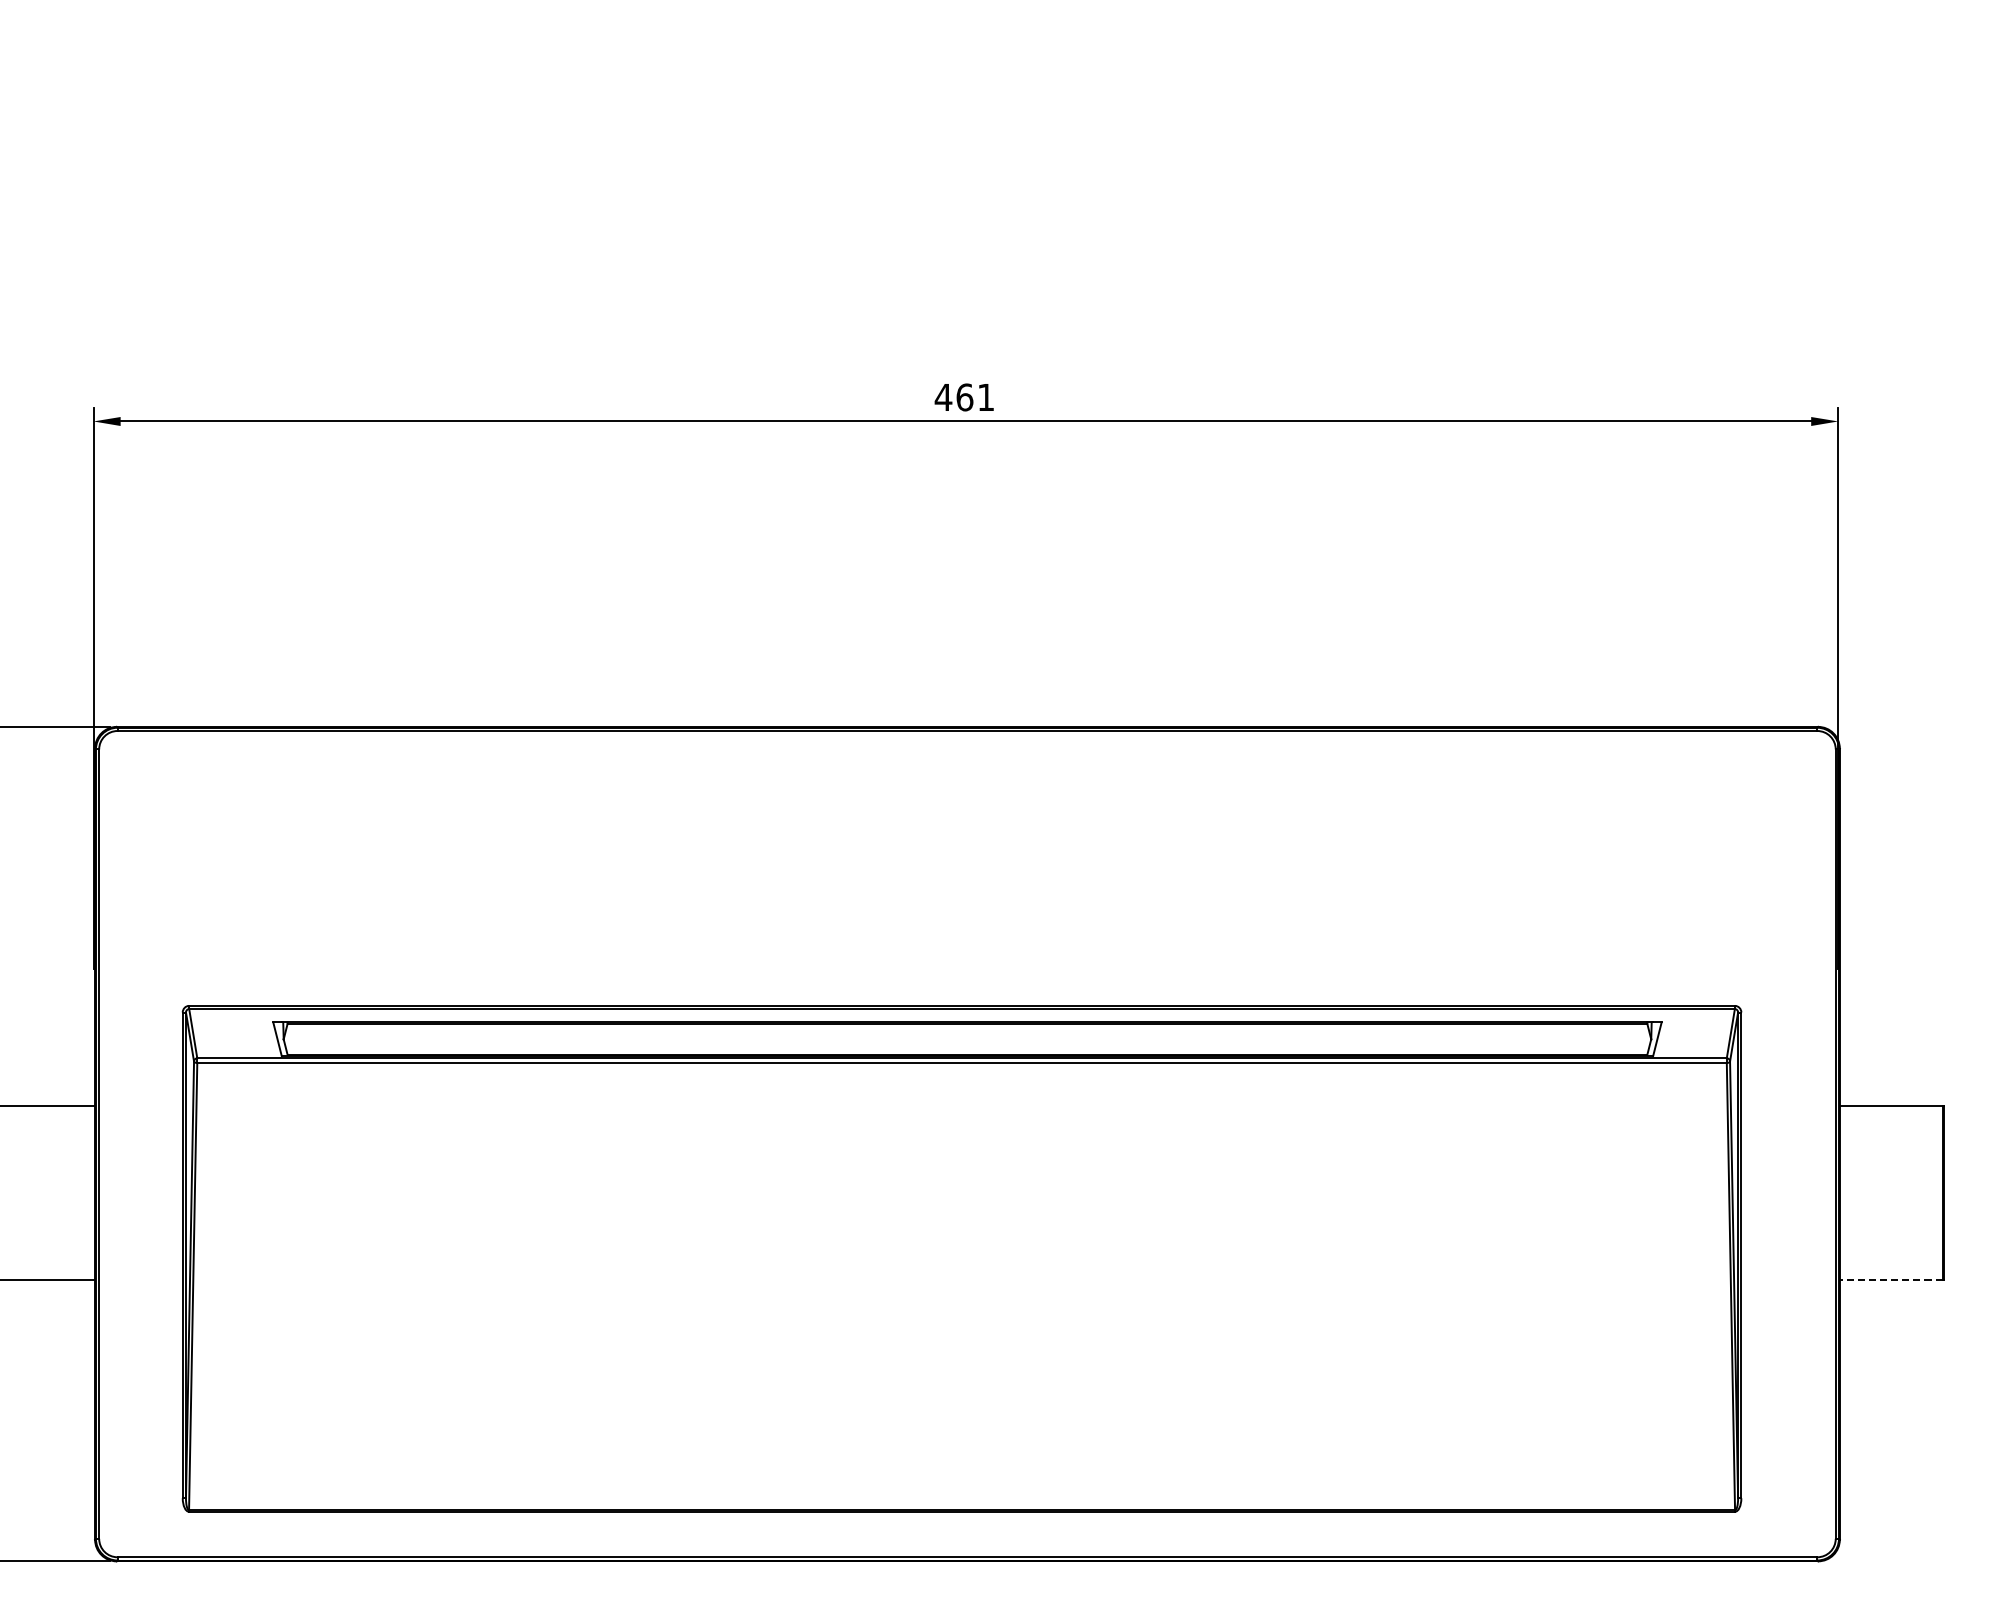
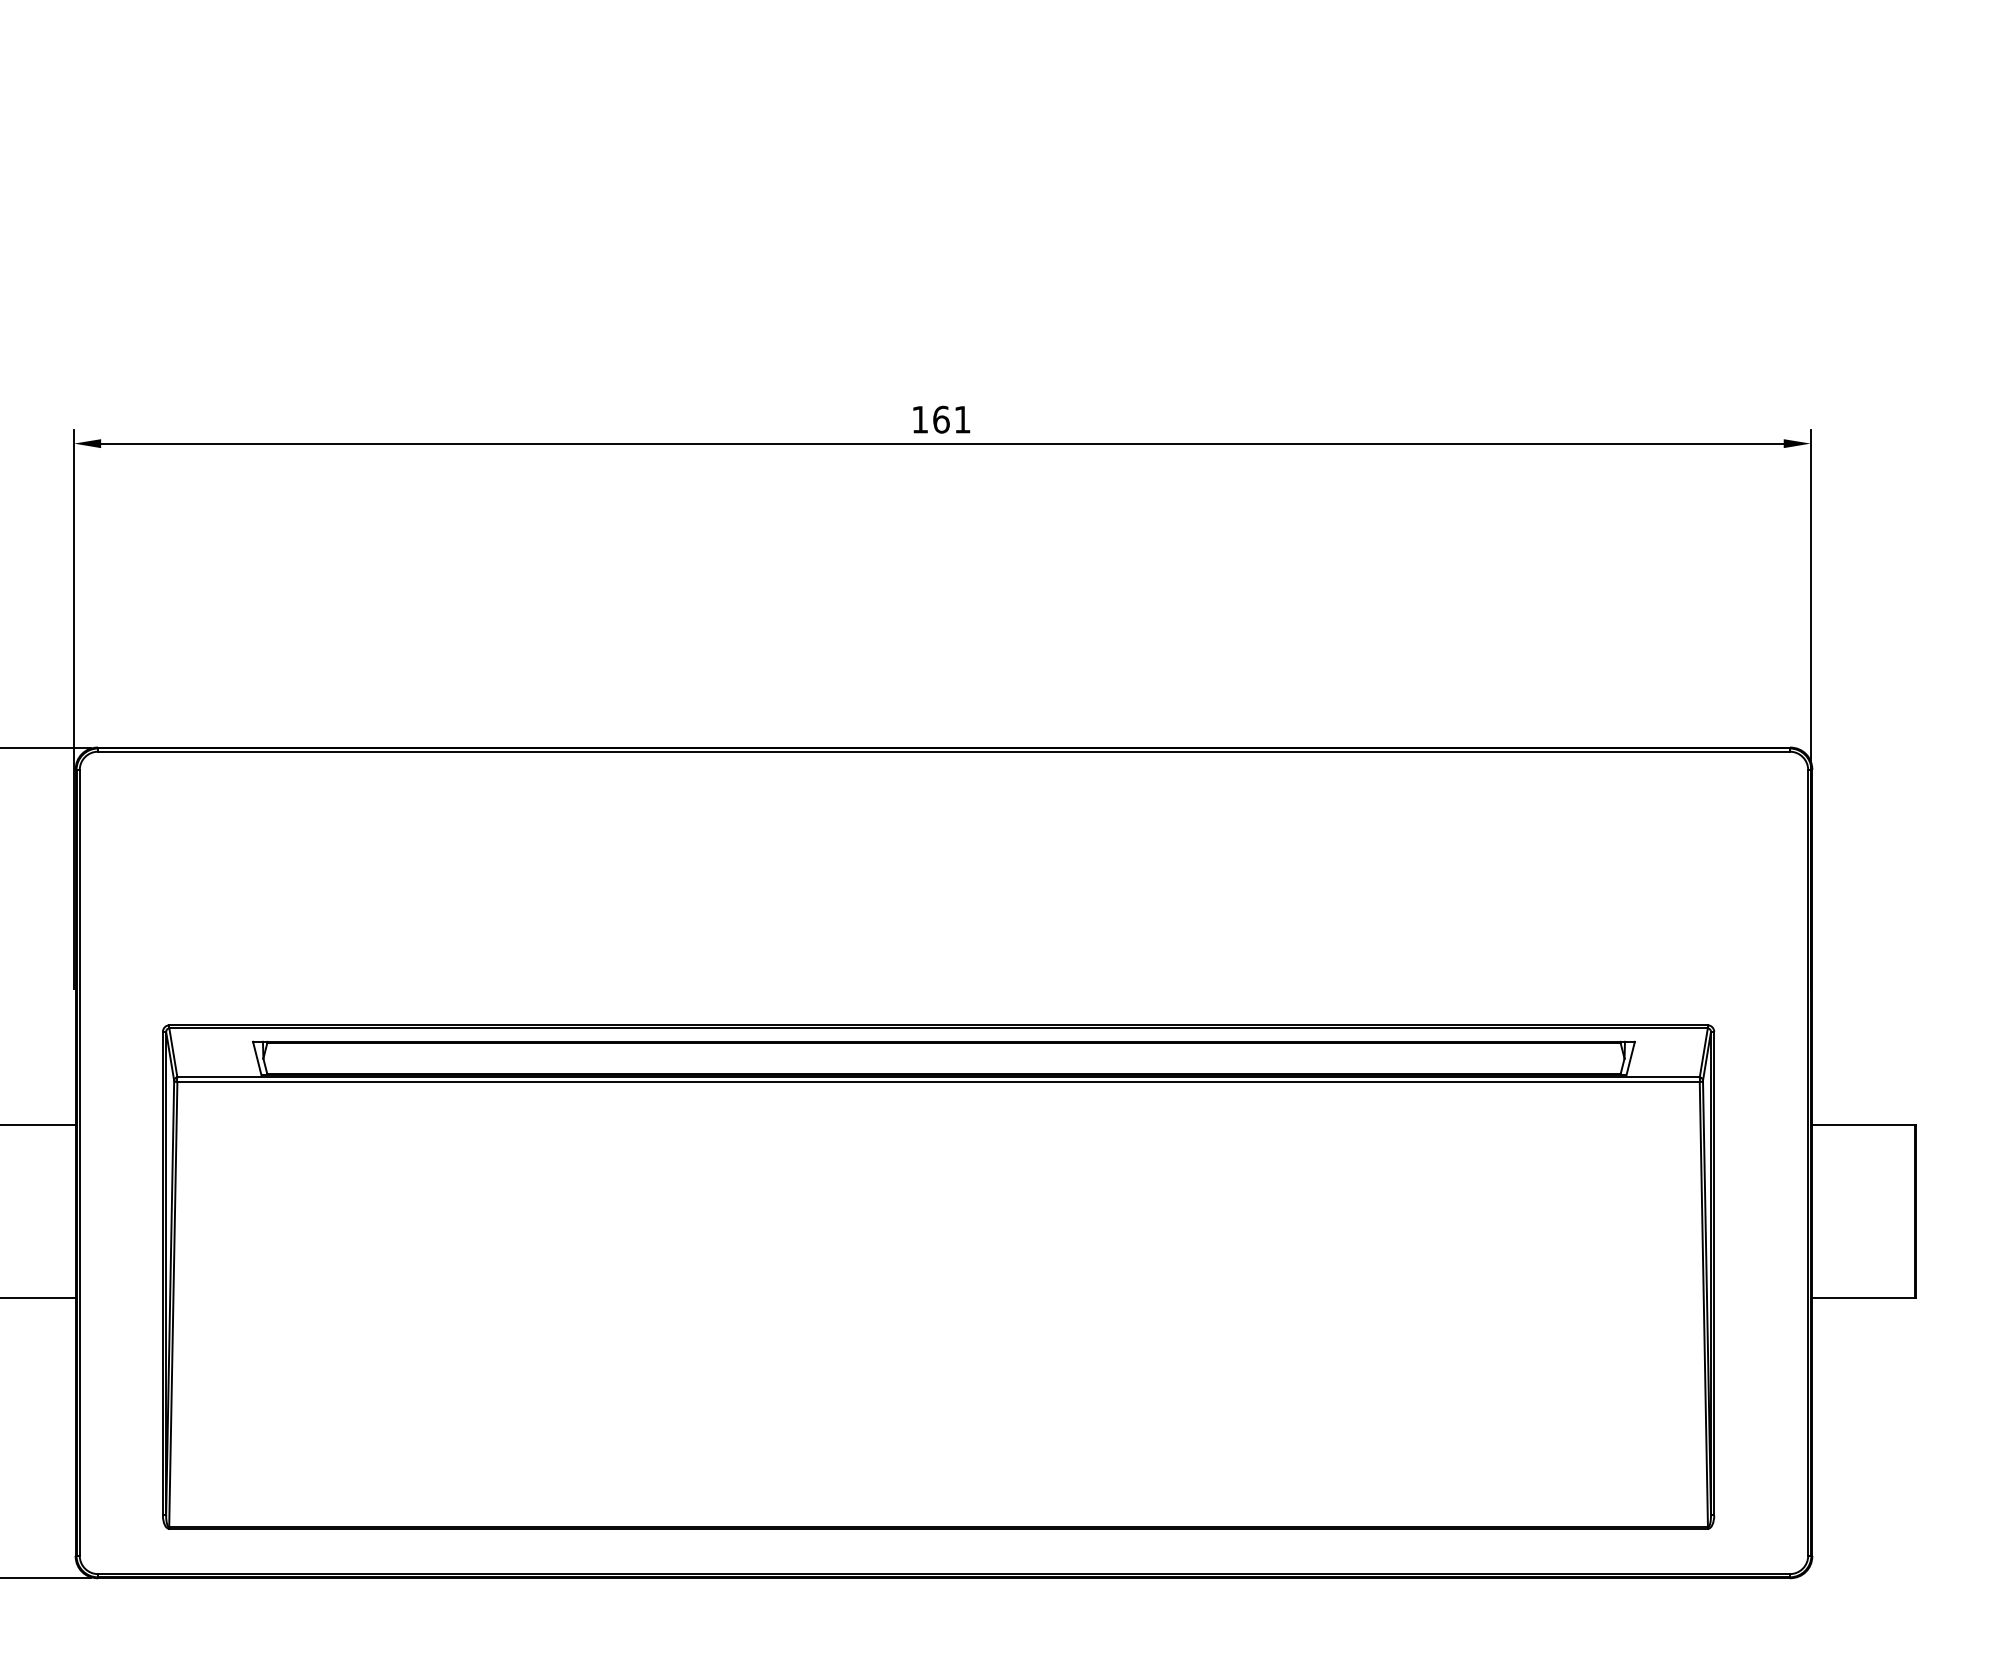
text: (942, 397) -> (919, 419), 461 -> 161
line: (1890, 1279) -> (1862, 1297), dashed -> solid

